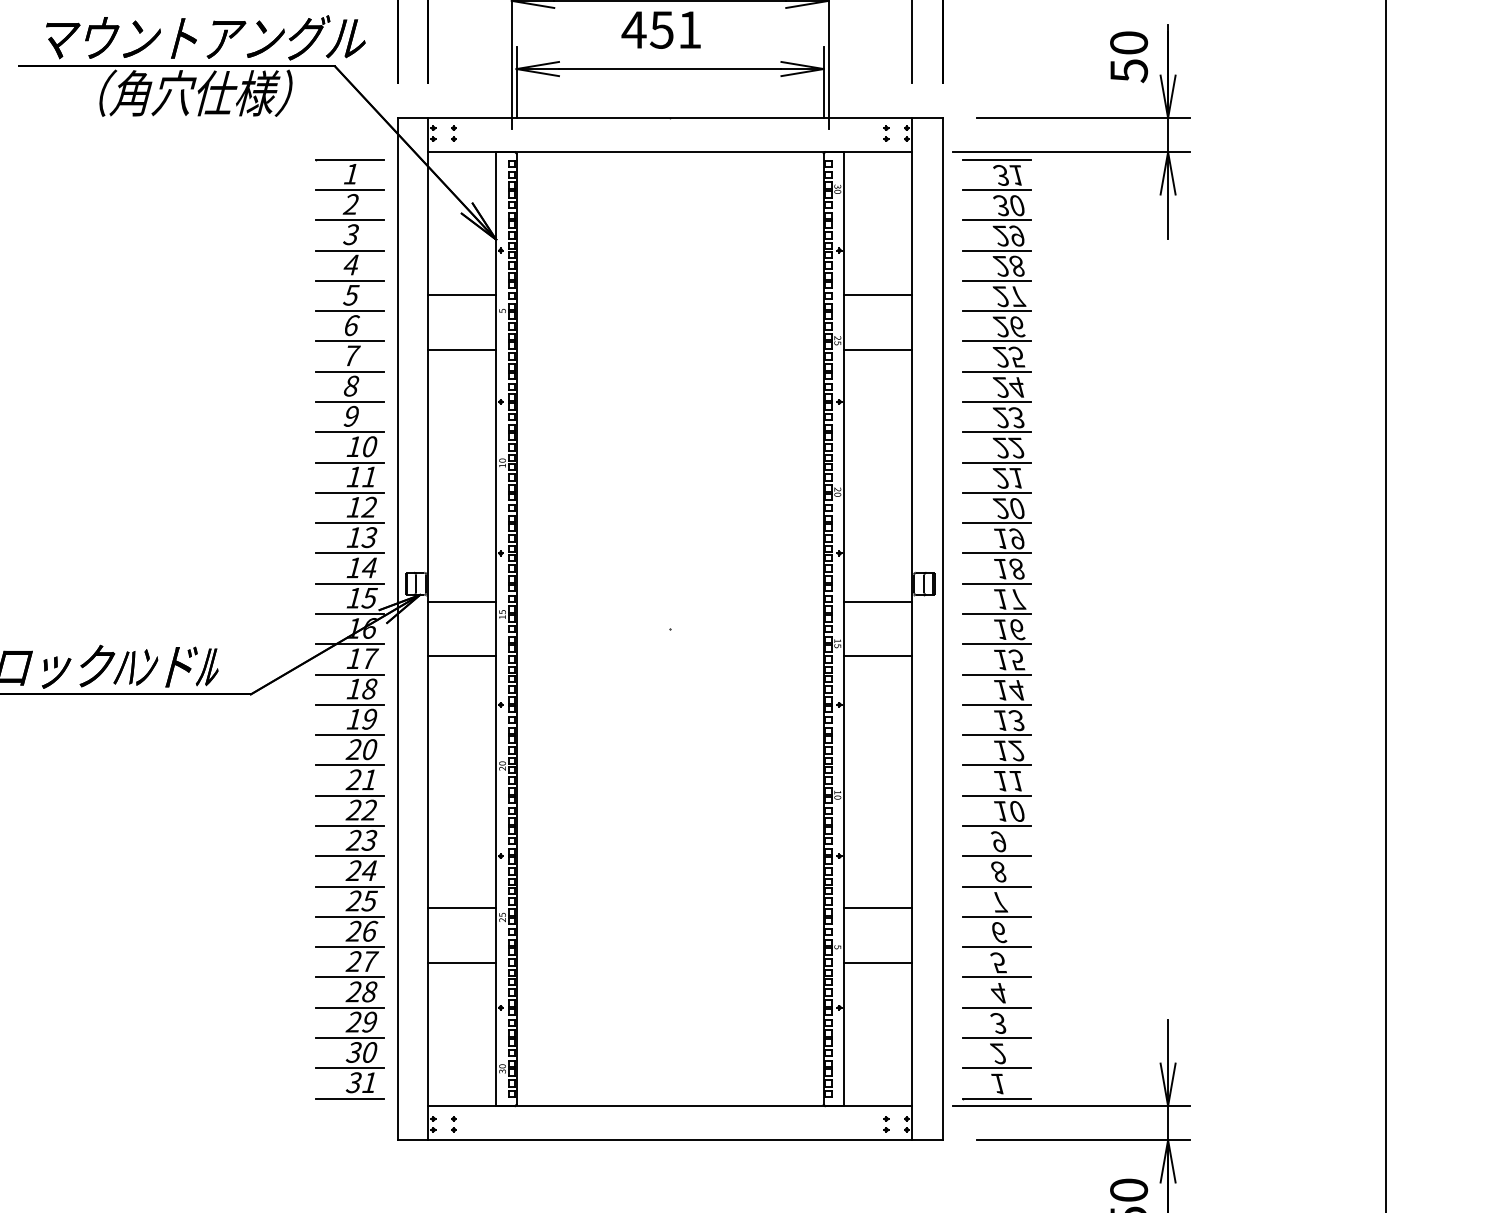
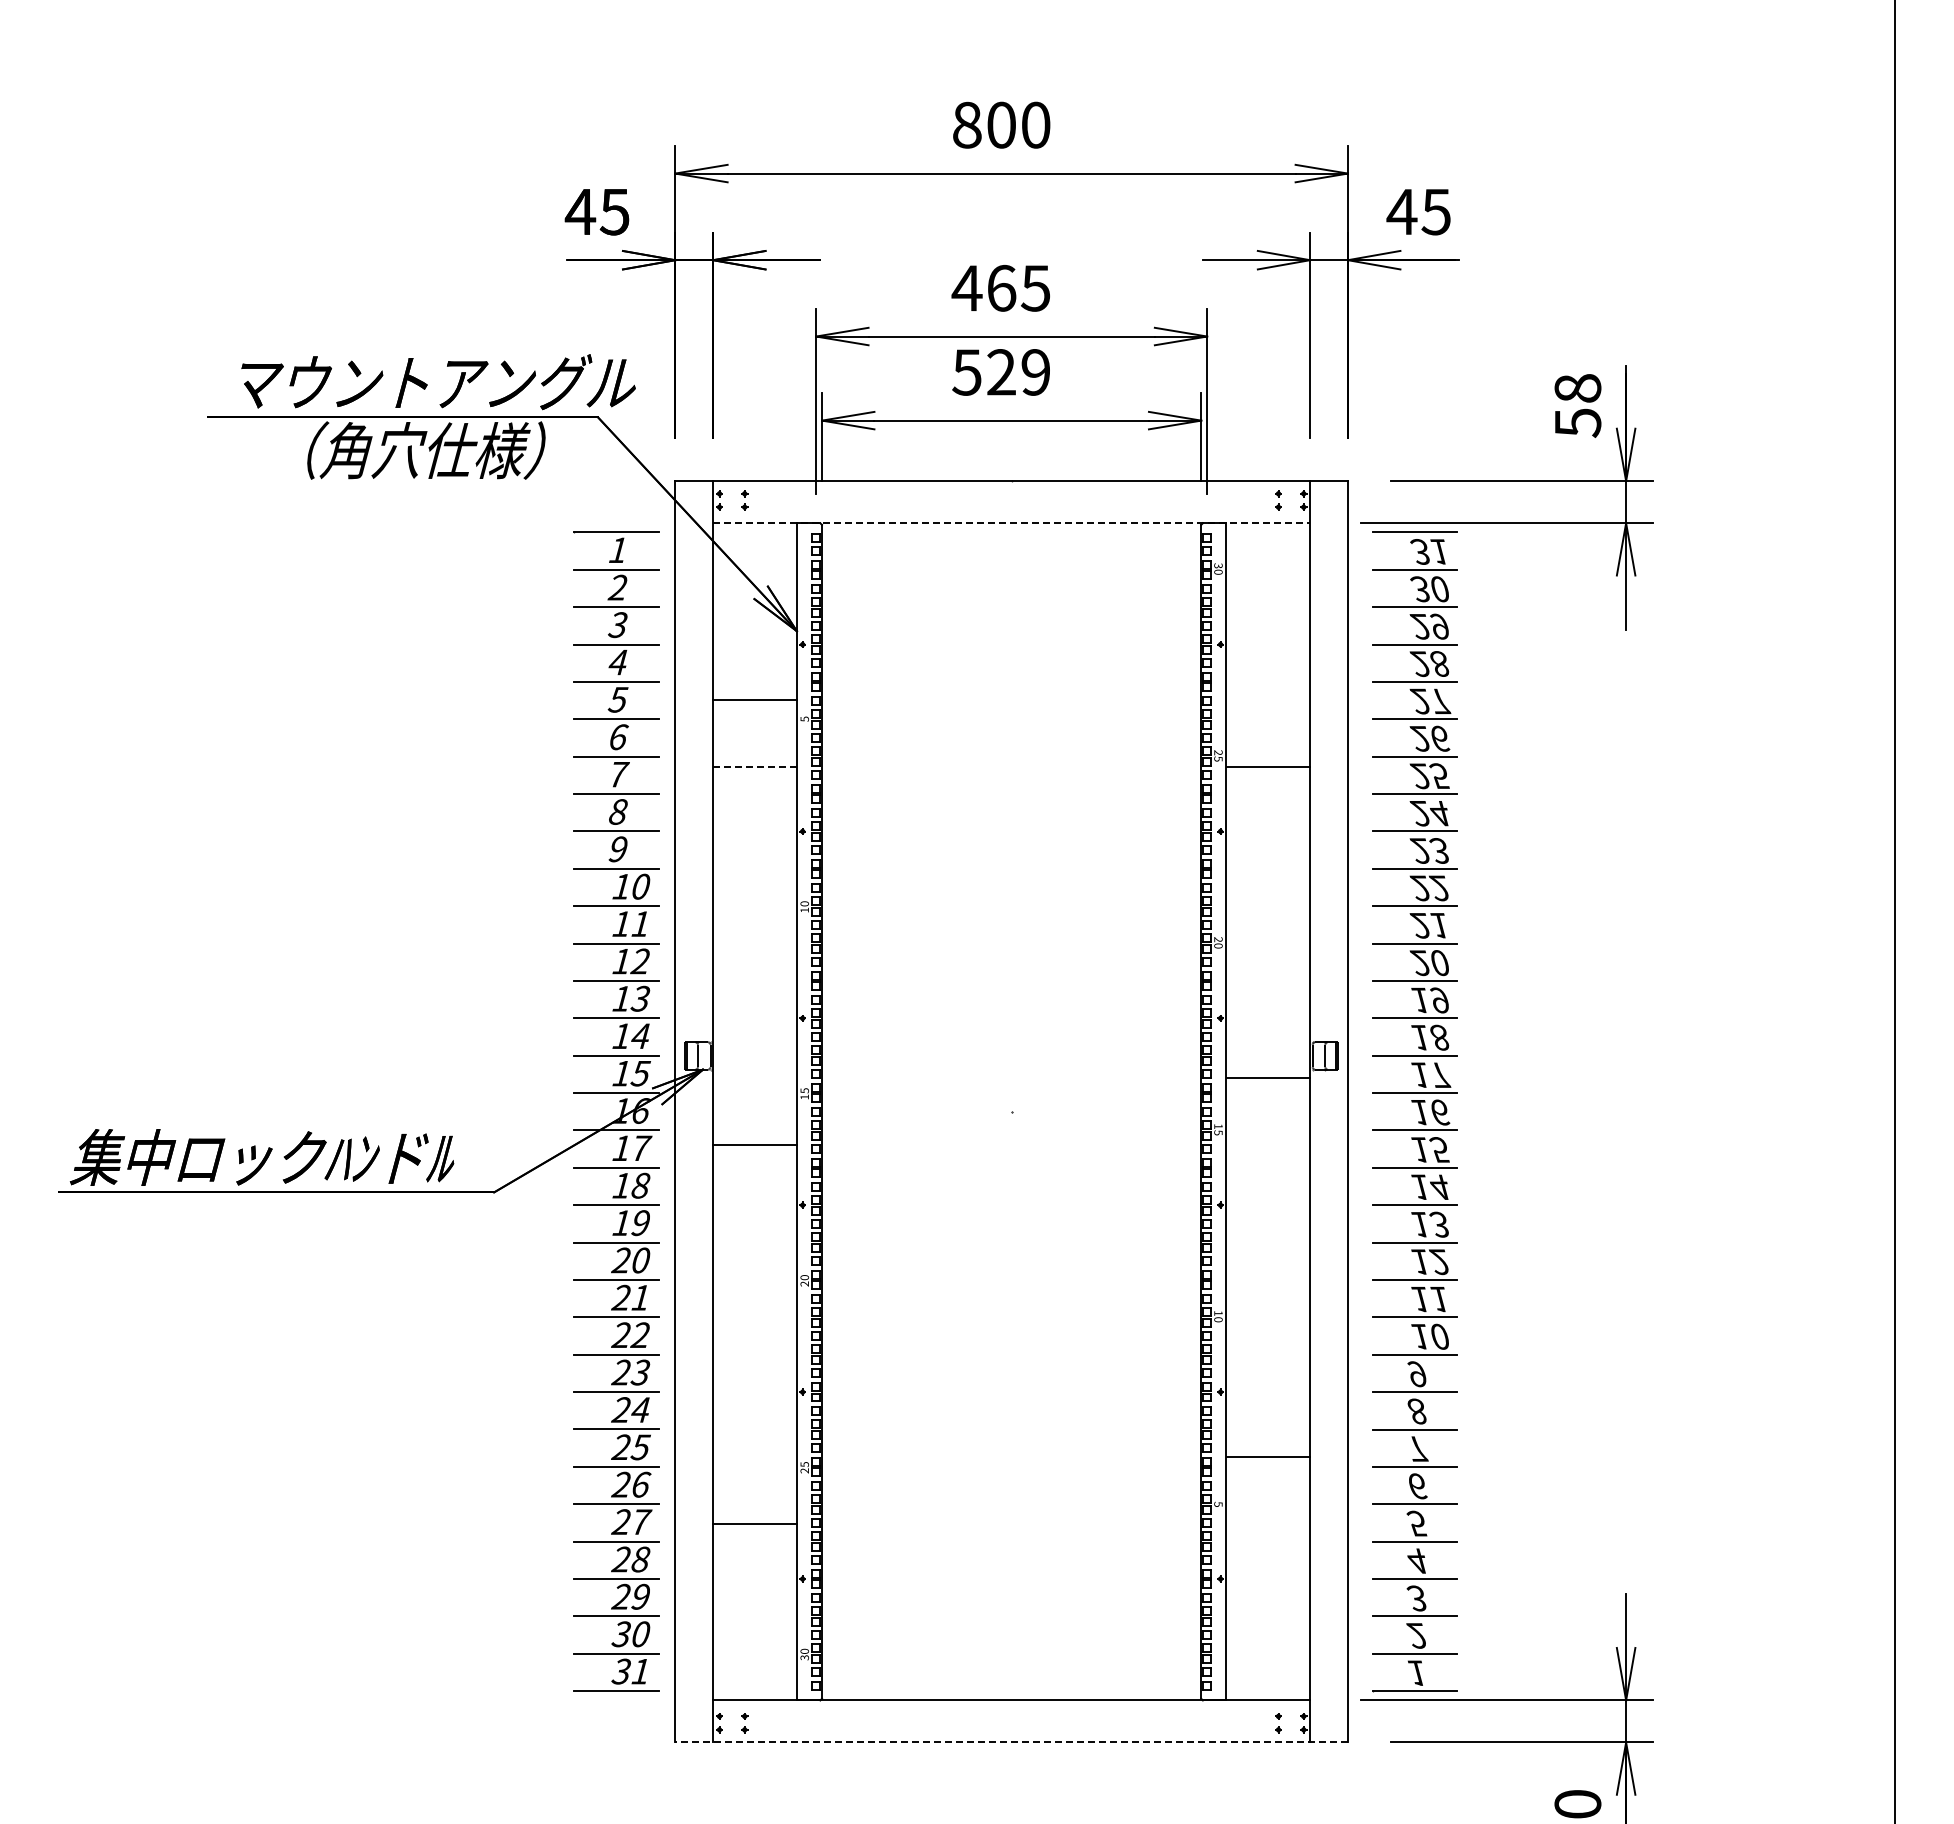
text: (661, 30) -> (1000, 372), 451 -> 529
text: (1128, 43) -> (1577, 388), 50 -> 58
line: (670, 152) -> (1011, 523), solid -> dashed
line: (878, 295) -> (1268, 699), removed
line: (461, 350) -> (754, 767), solid -> dashed
line: (461, 602) -> (754, 1078), removed
line: (878, 656) -> (1268, 1145), removed
line: (461, 908) -> (754, 1456), removed
line: (878, 962) -> (1268, 1523), removed
line: (670, 1140) -> (1011, 1742), solid -> dashed

